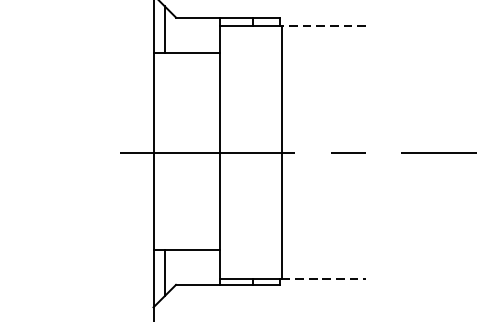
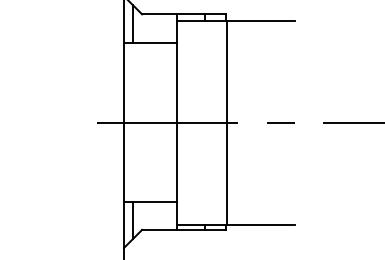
line: (322, 26) -> (260, 21), dashed -> solid
line: (324, 279) -> (261, 225), dashed -> solid

